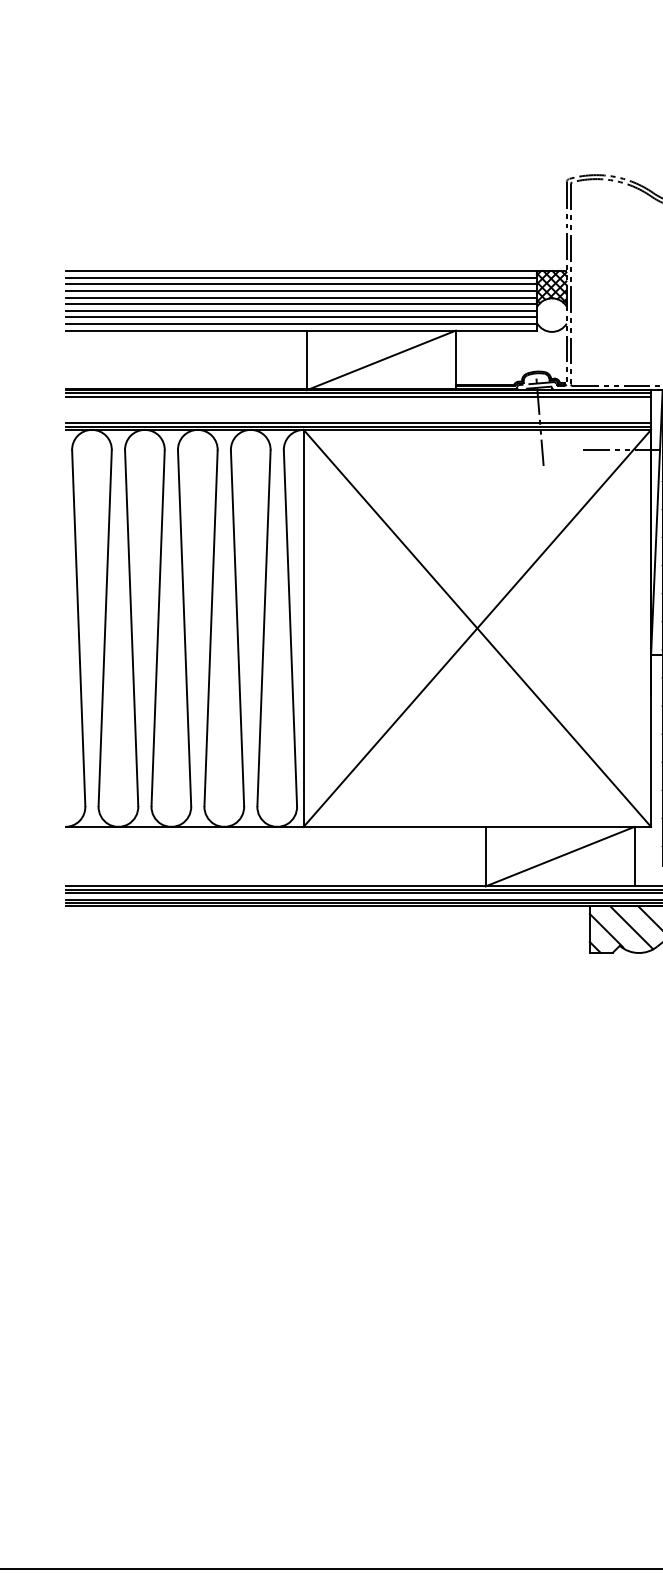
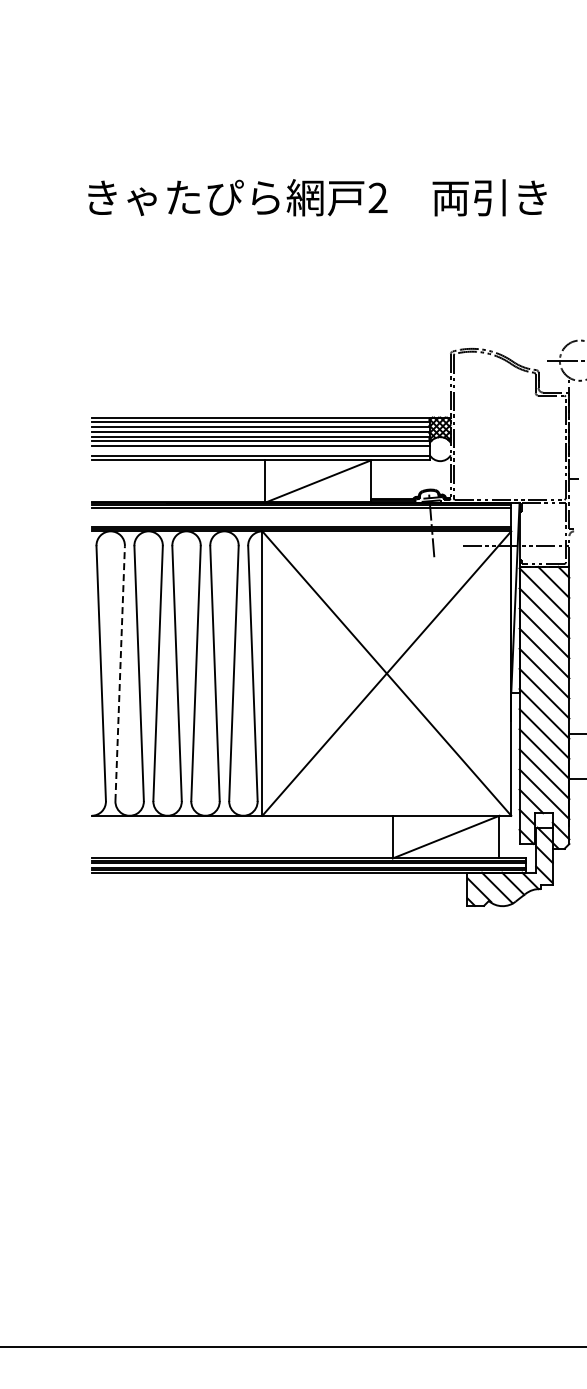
line: (301, 317) -> (260, 450), removed
line: (105, 628) -> (120, 673), solid -> dashed

